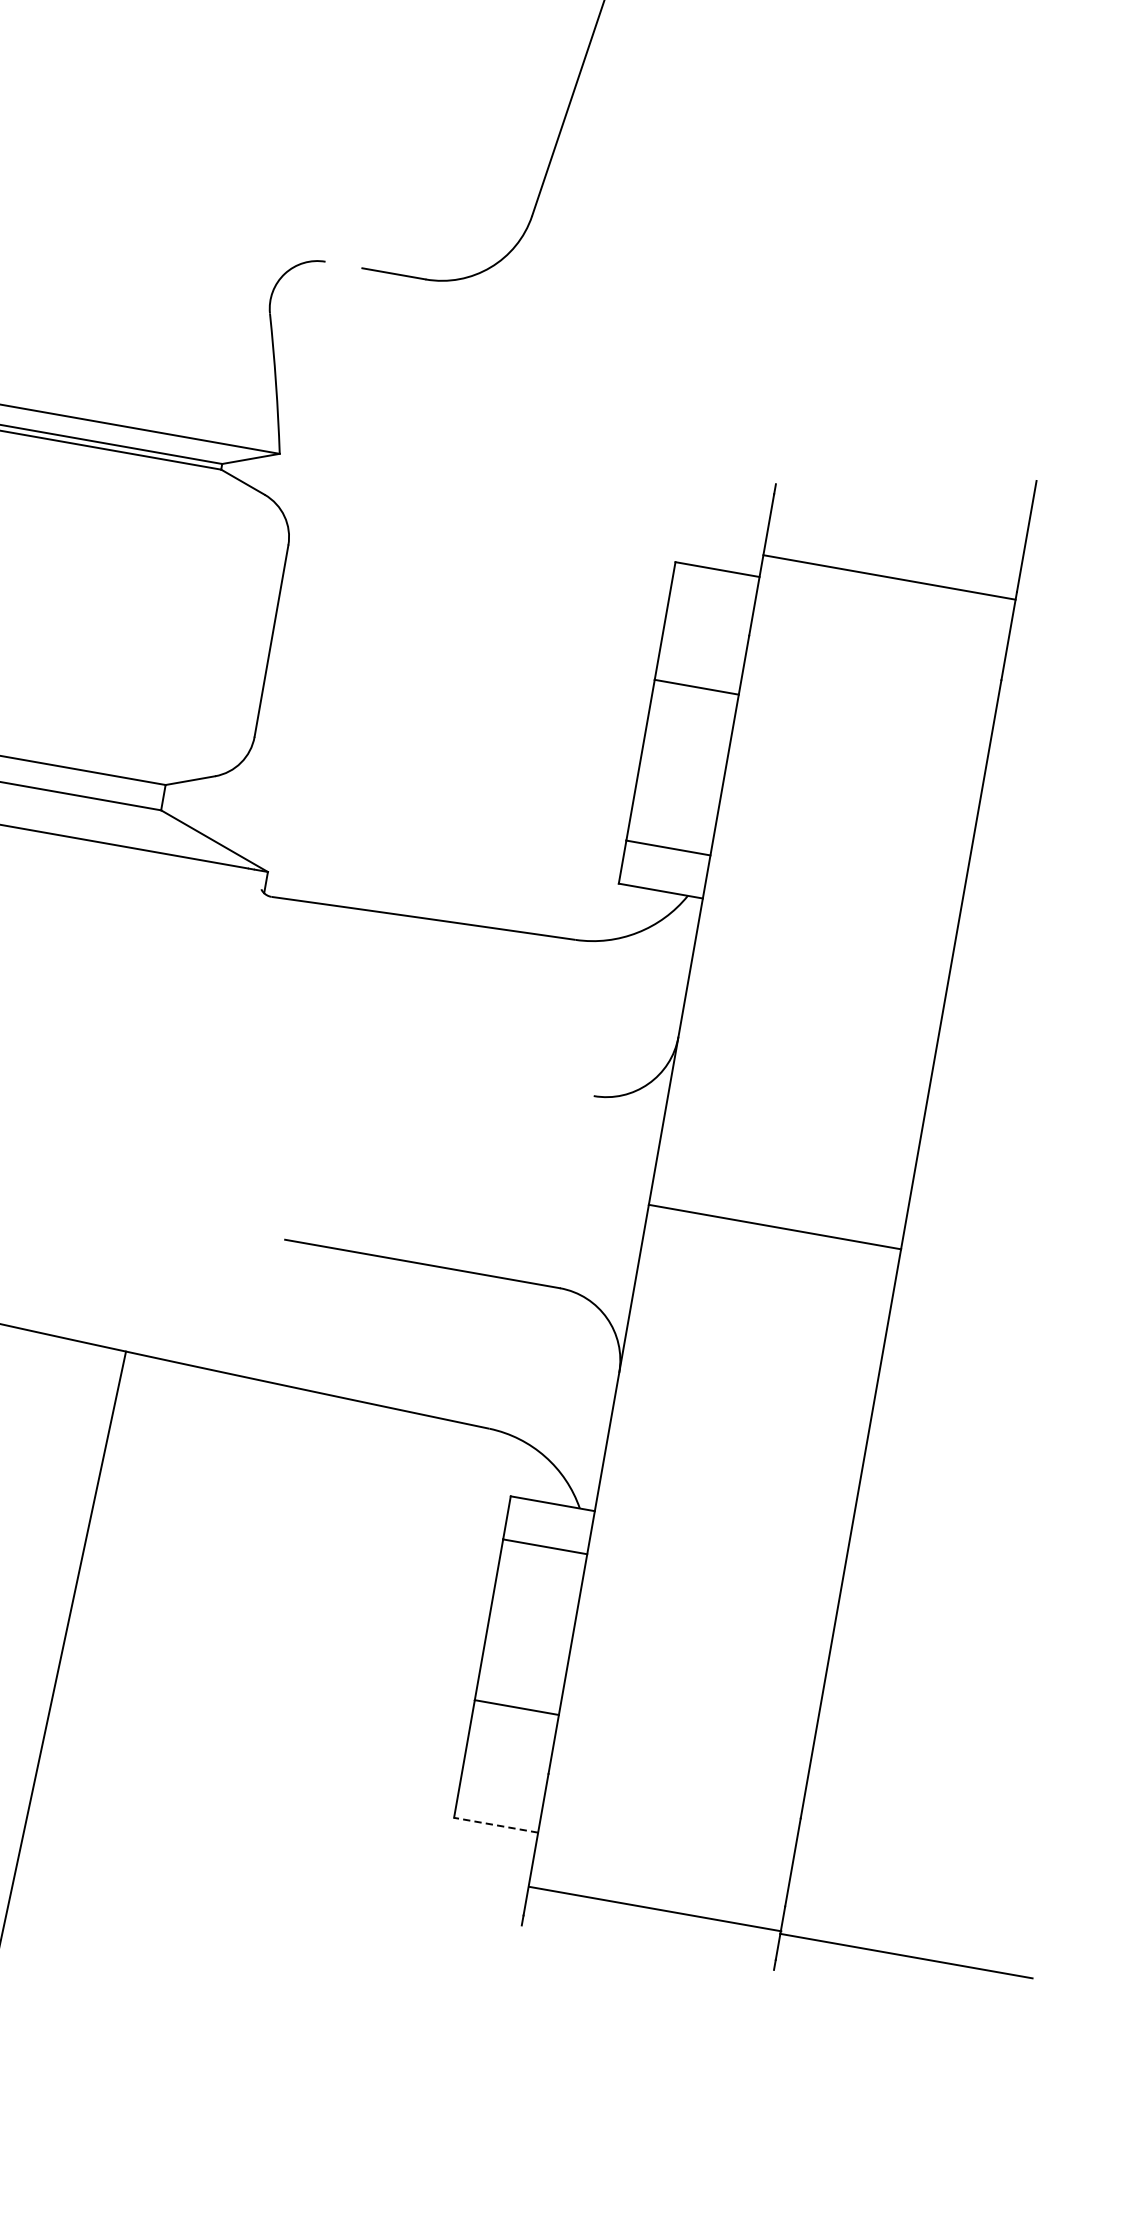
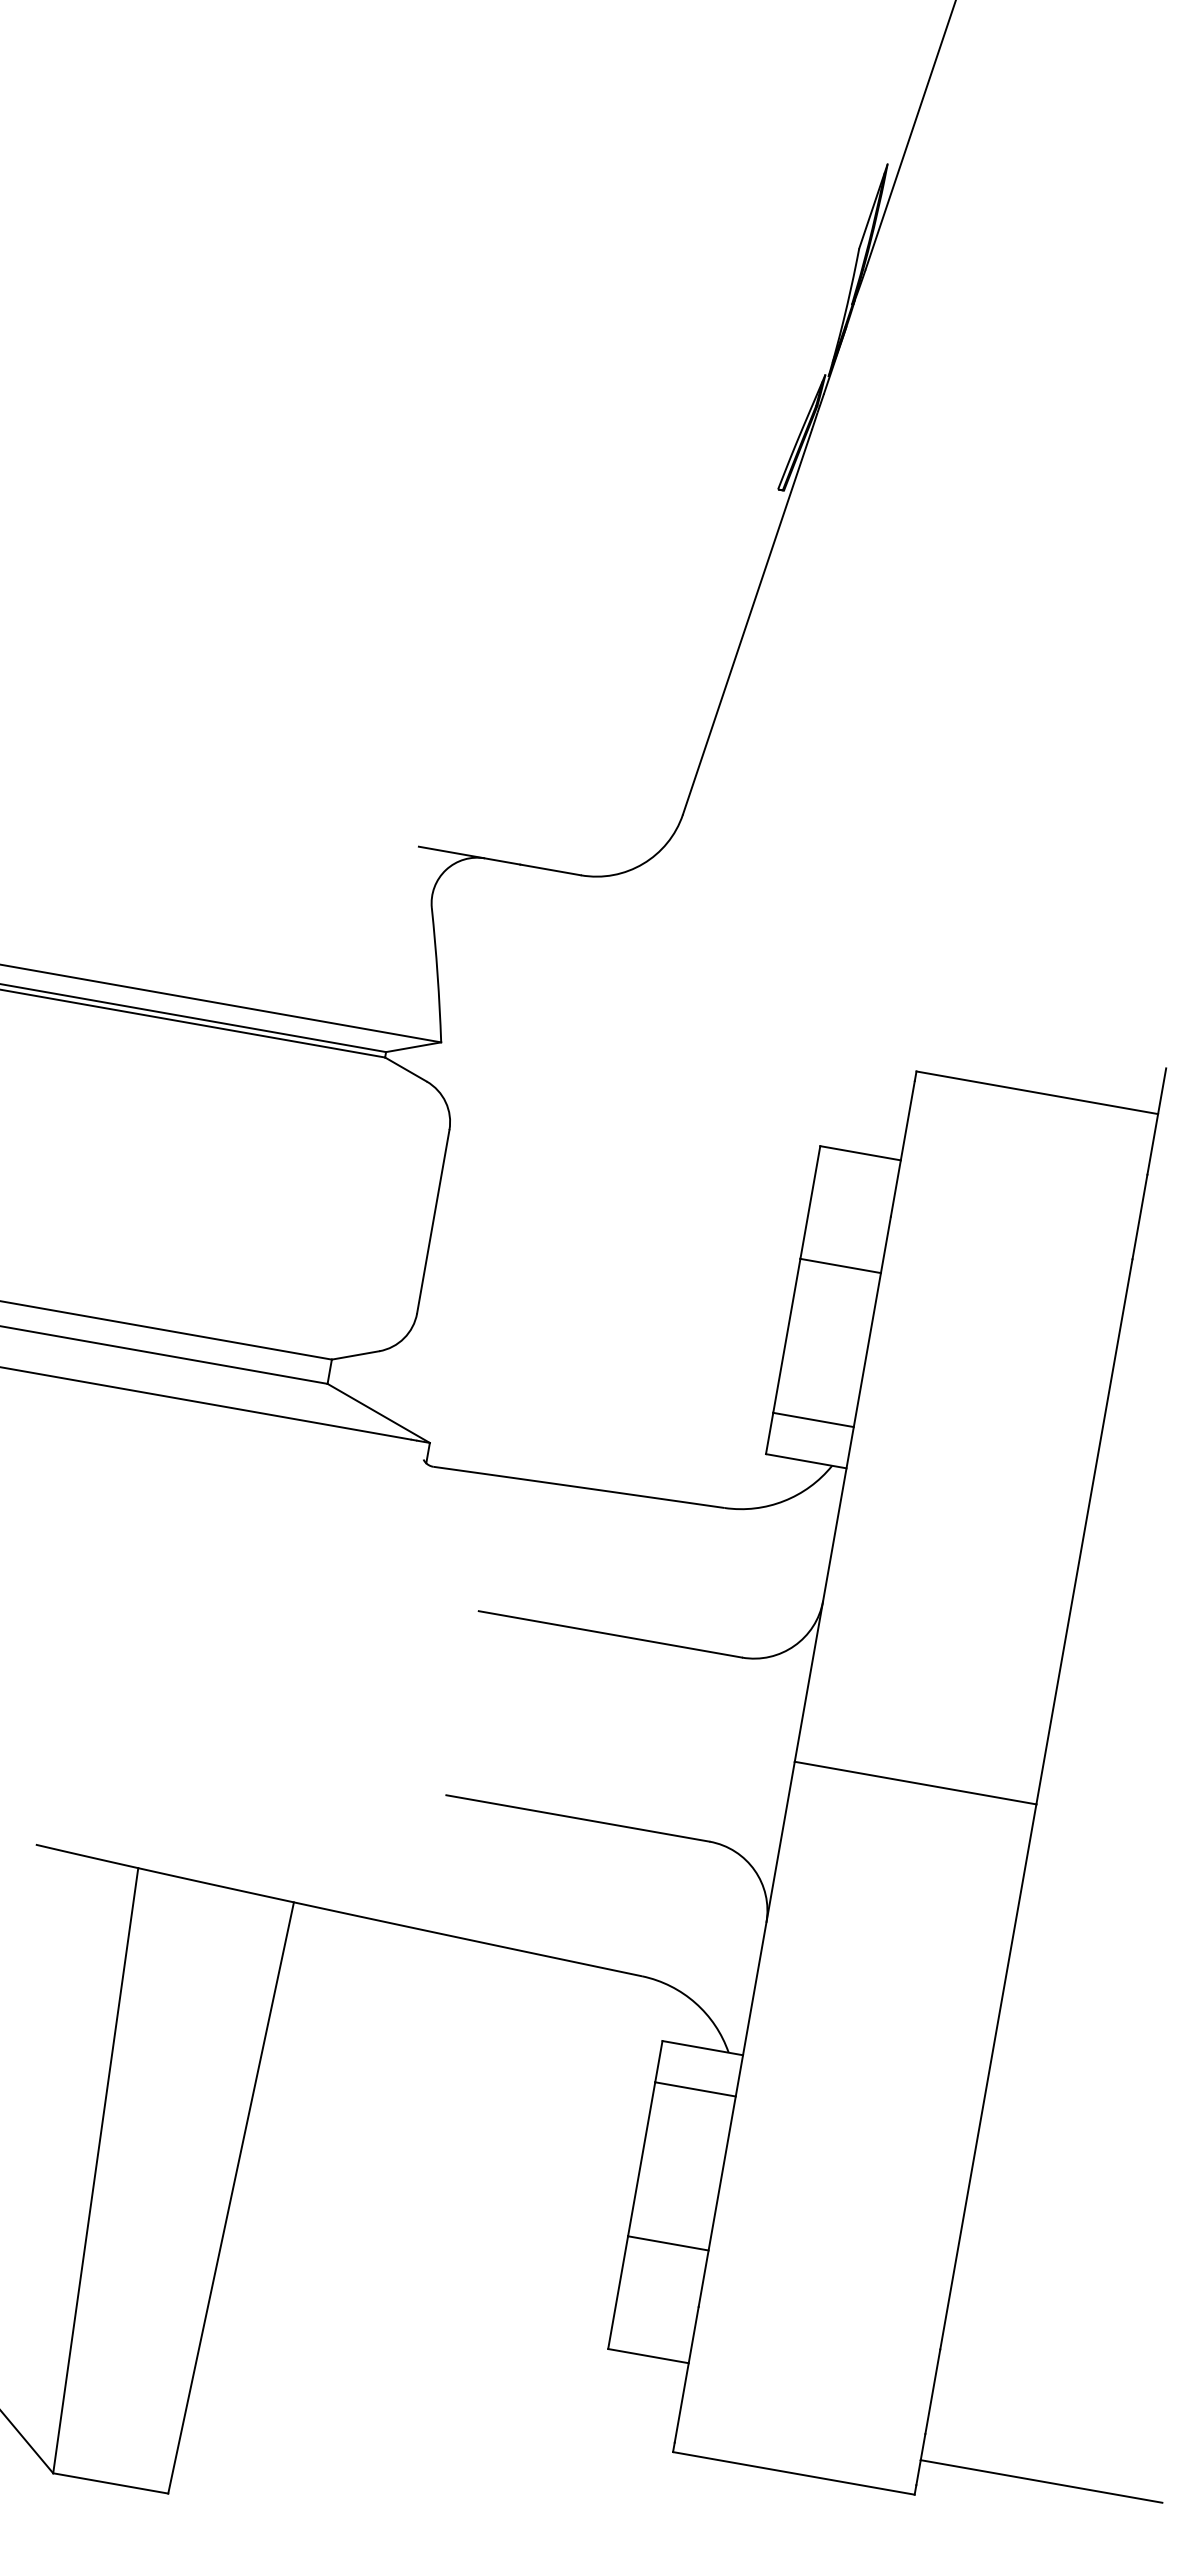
line: (309, 258) -> (469, 855), added
line: (889, 577) -> (1037, 1092), moved
line: (455, 1071) -> (609, 1634), added
line: (496, 1825) -> (648, 2356), dashed -> solid
line: (654, 1909) -> (793, 2473), moved

